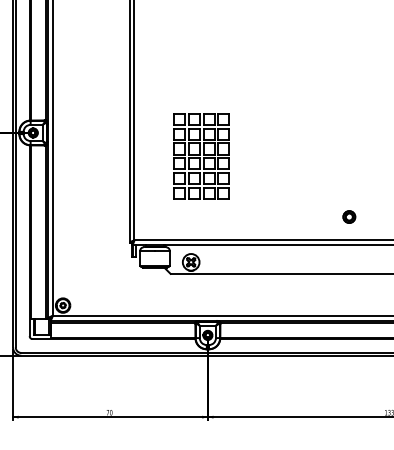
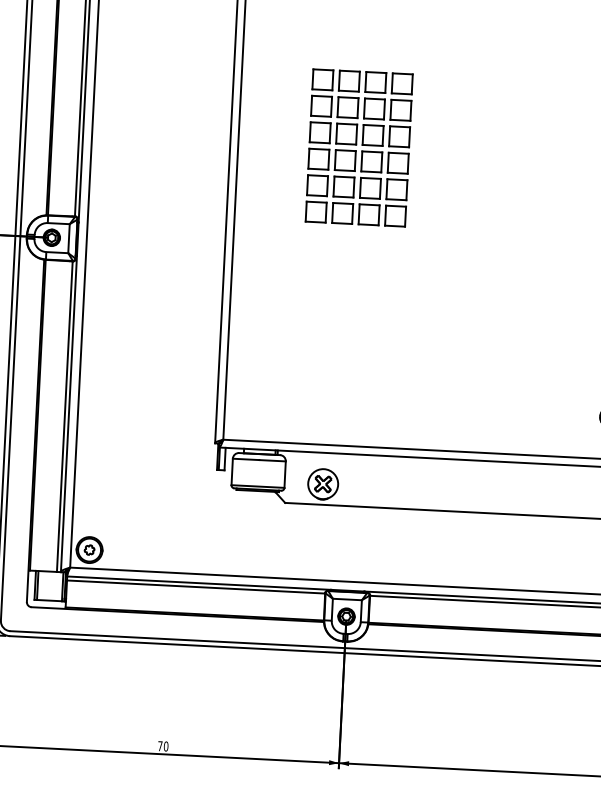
part: (201, 156) -> (358, 148), moved

